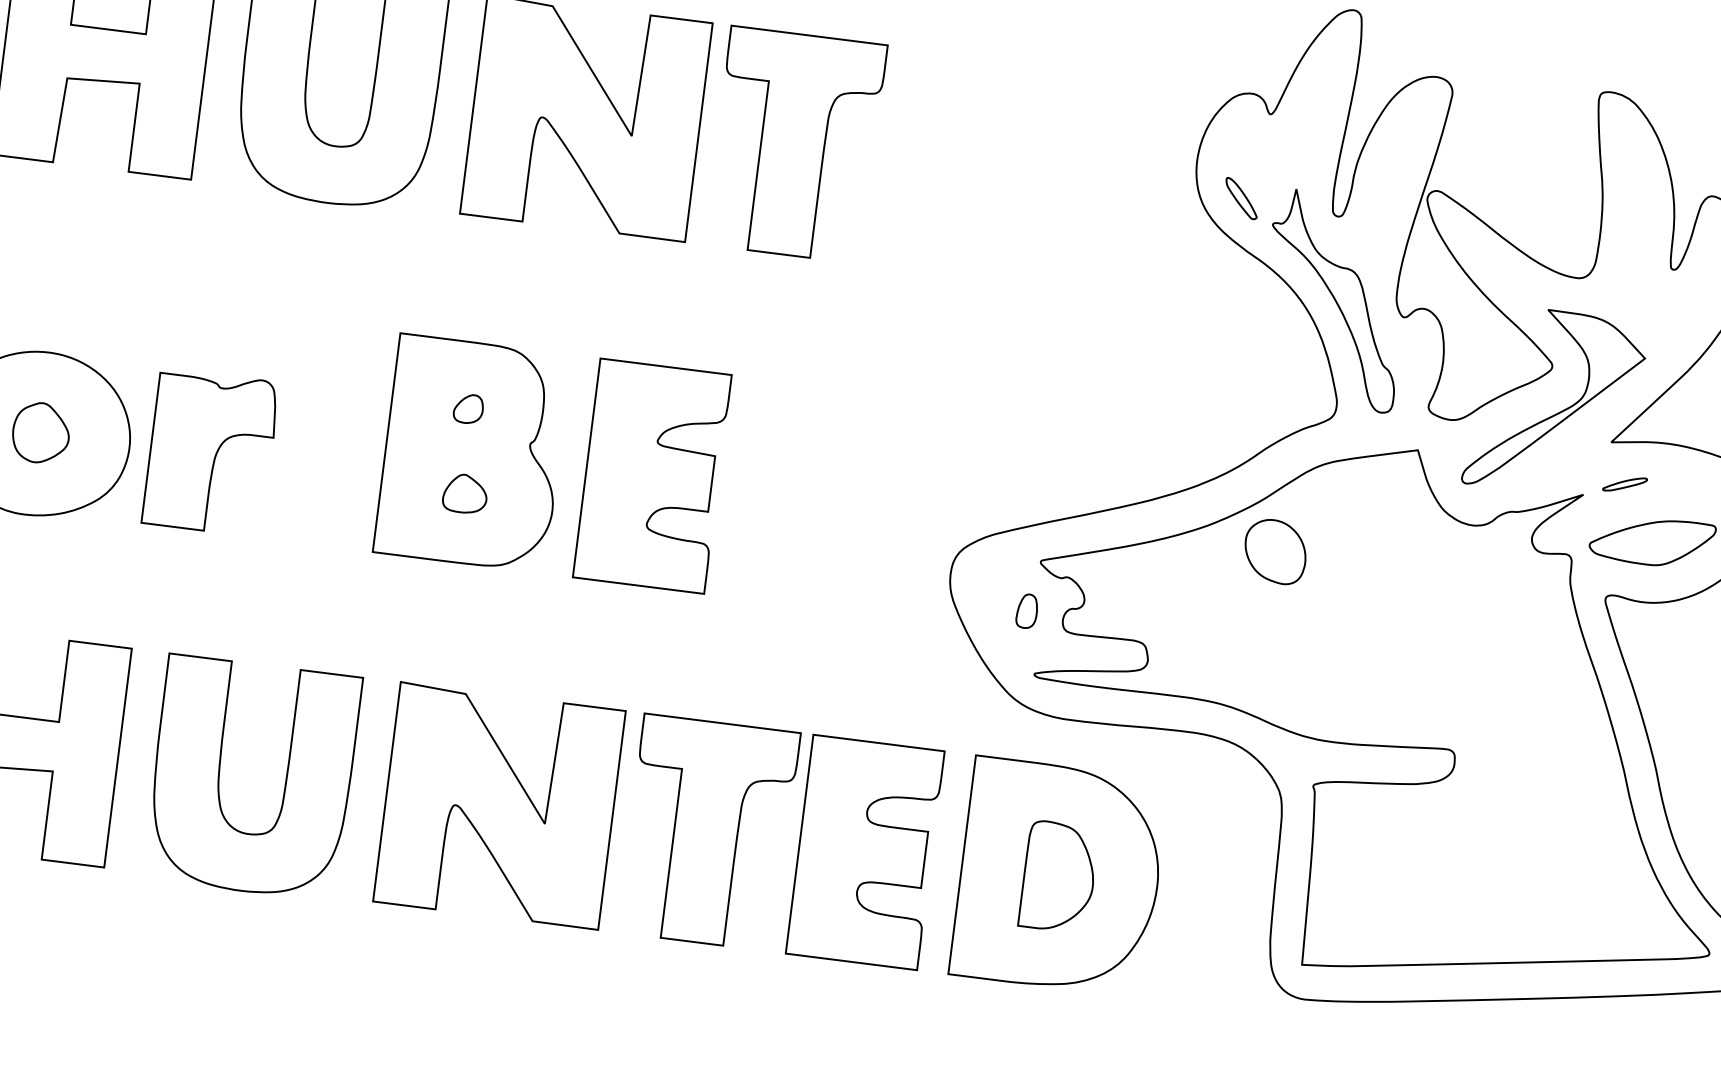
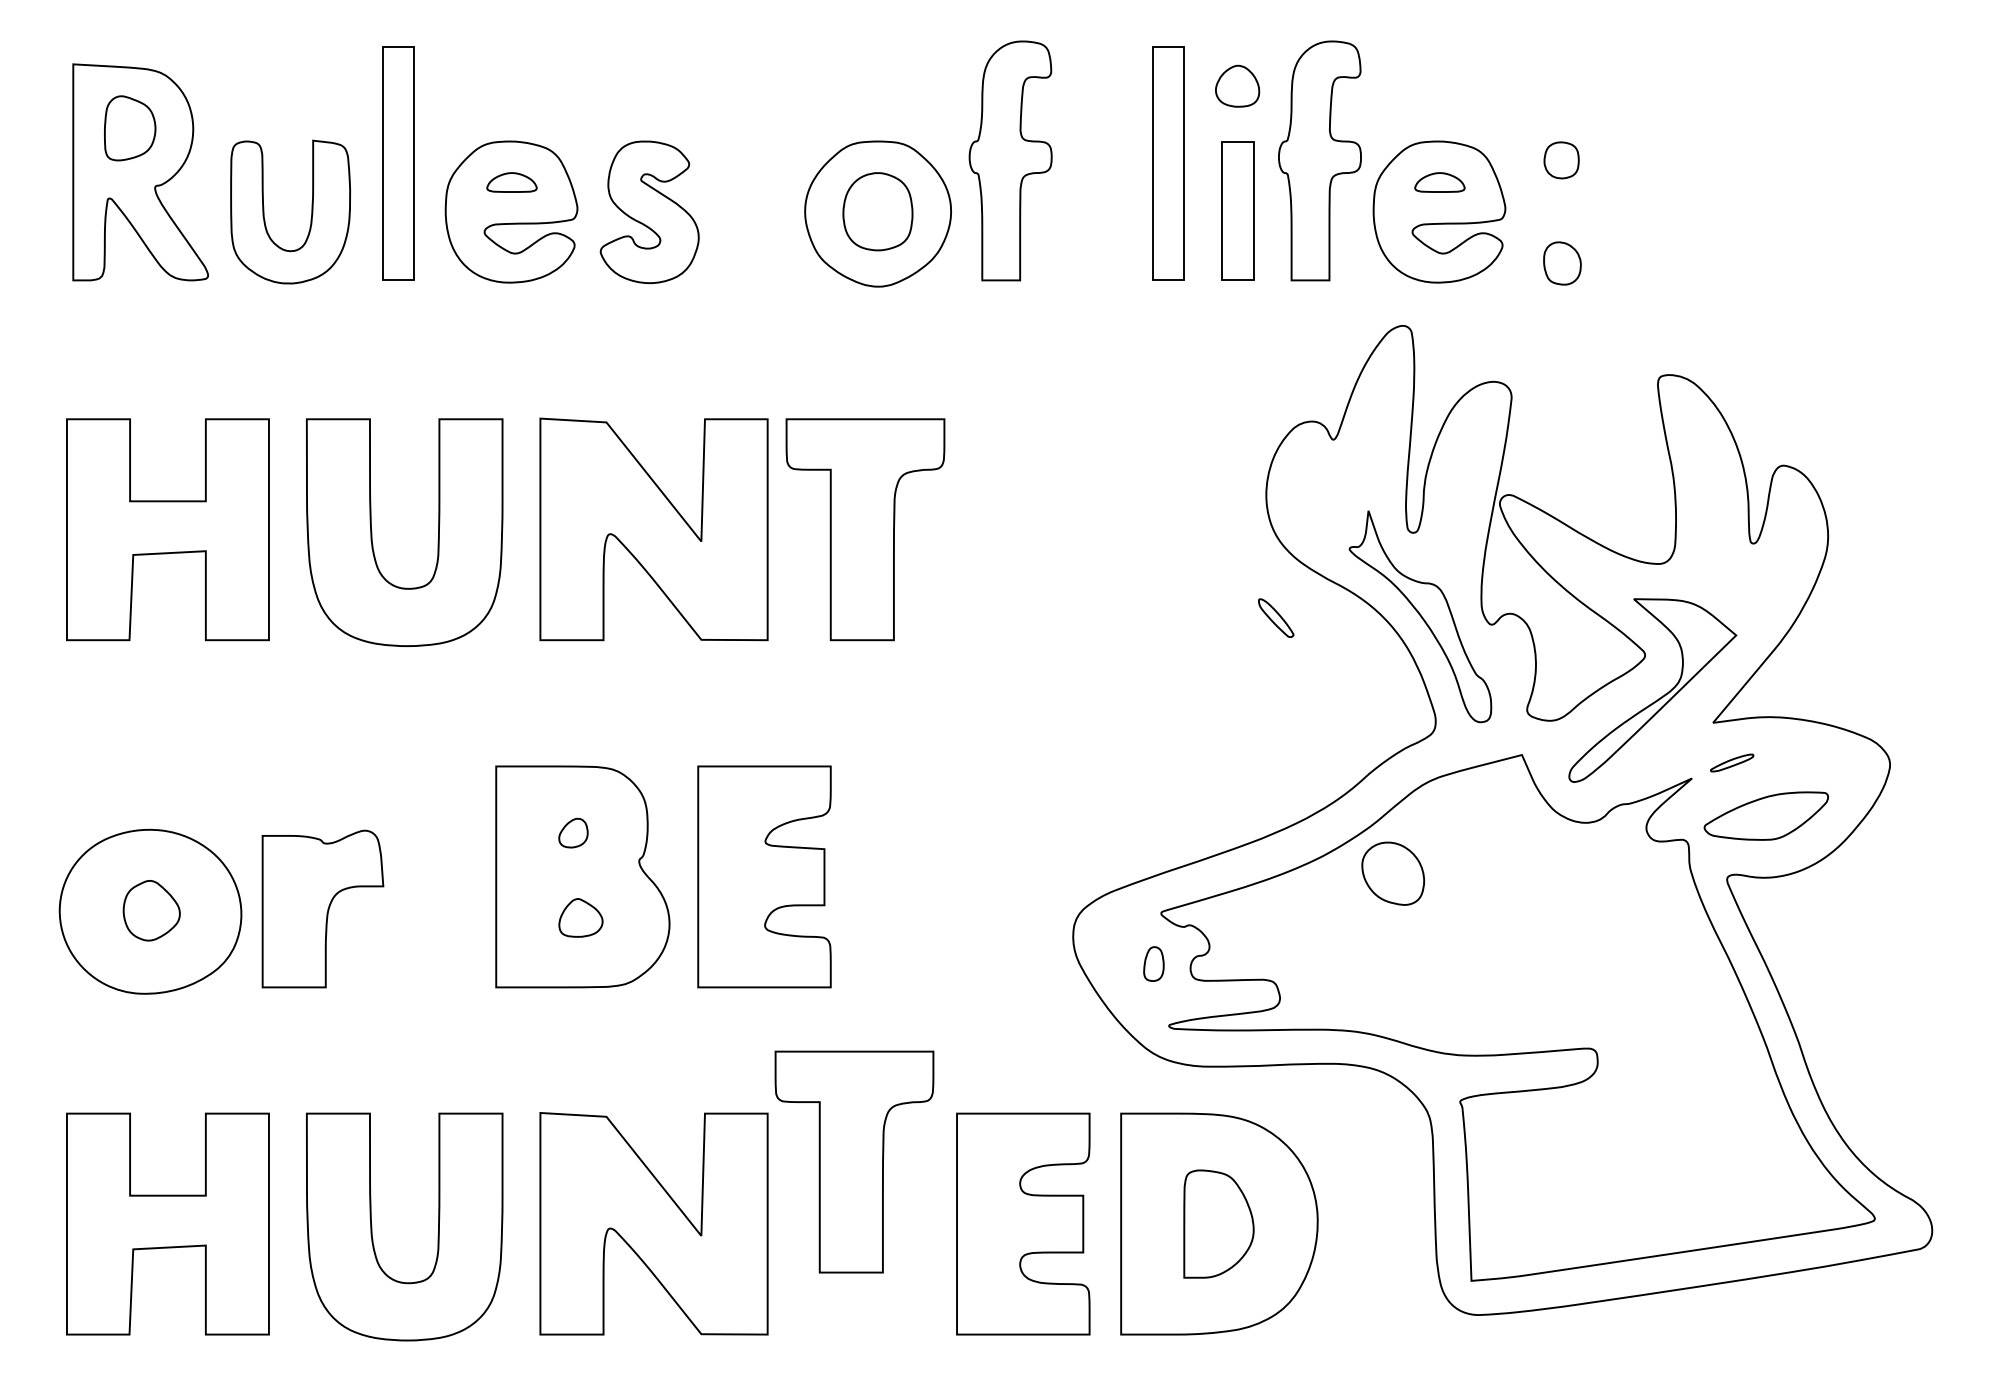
part: (1241, 198) -> (1276, 617), moved
part: (709, 832) -> (854, 1161), moved

